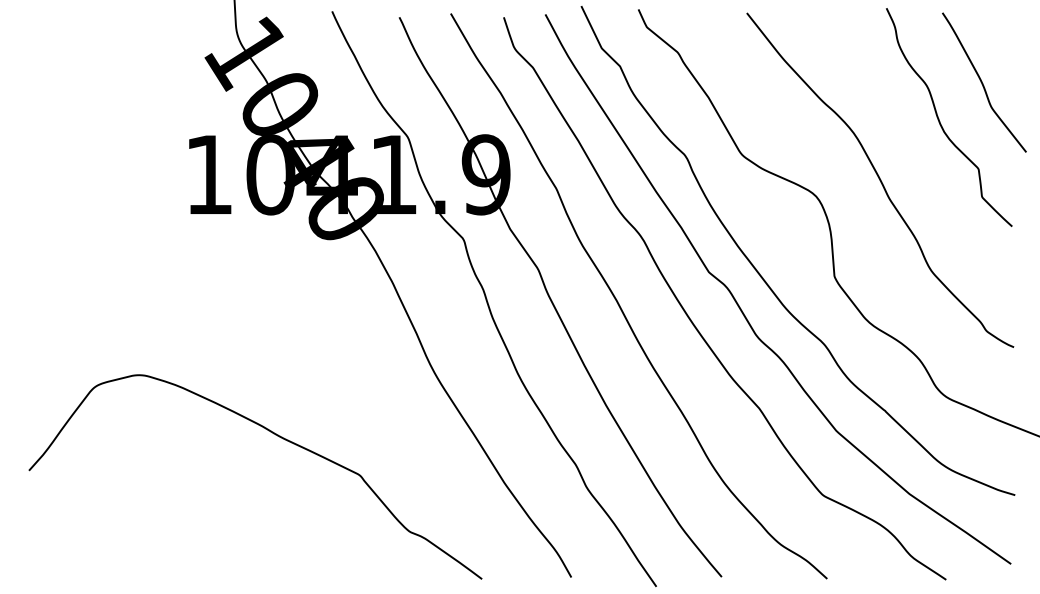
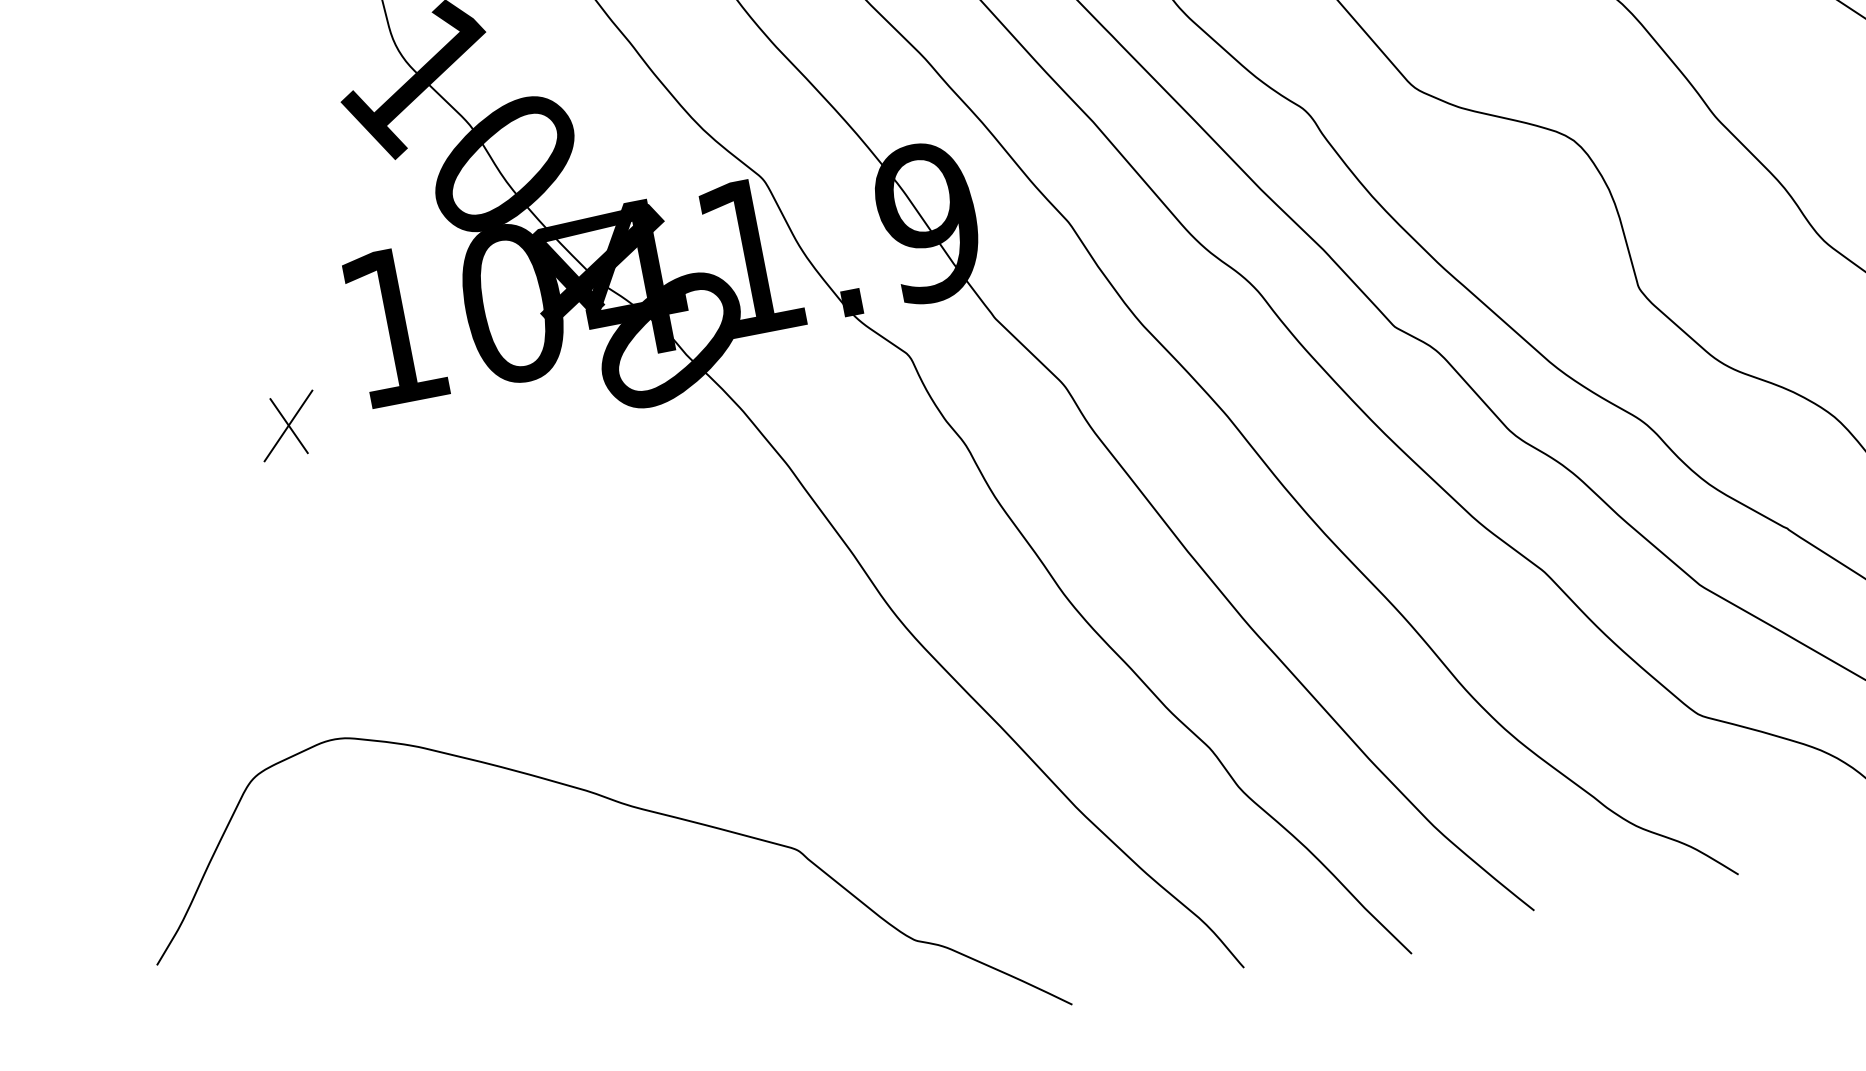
part: (146, 213) -> (287, 424), added

